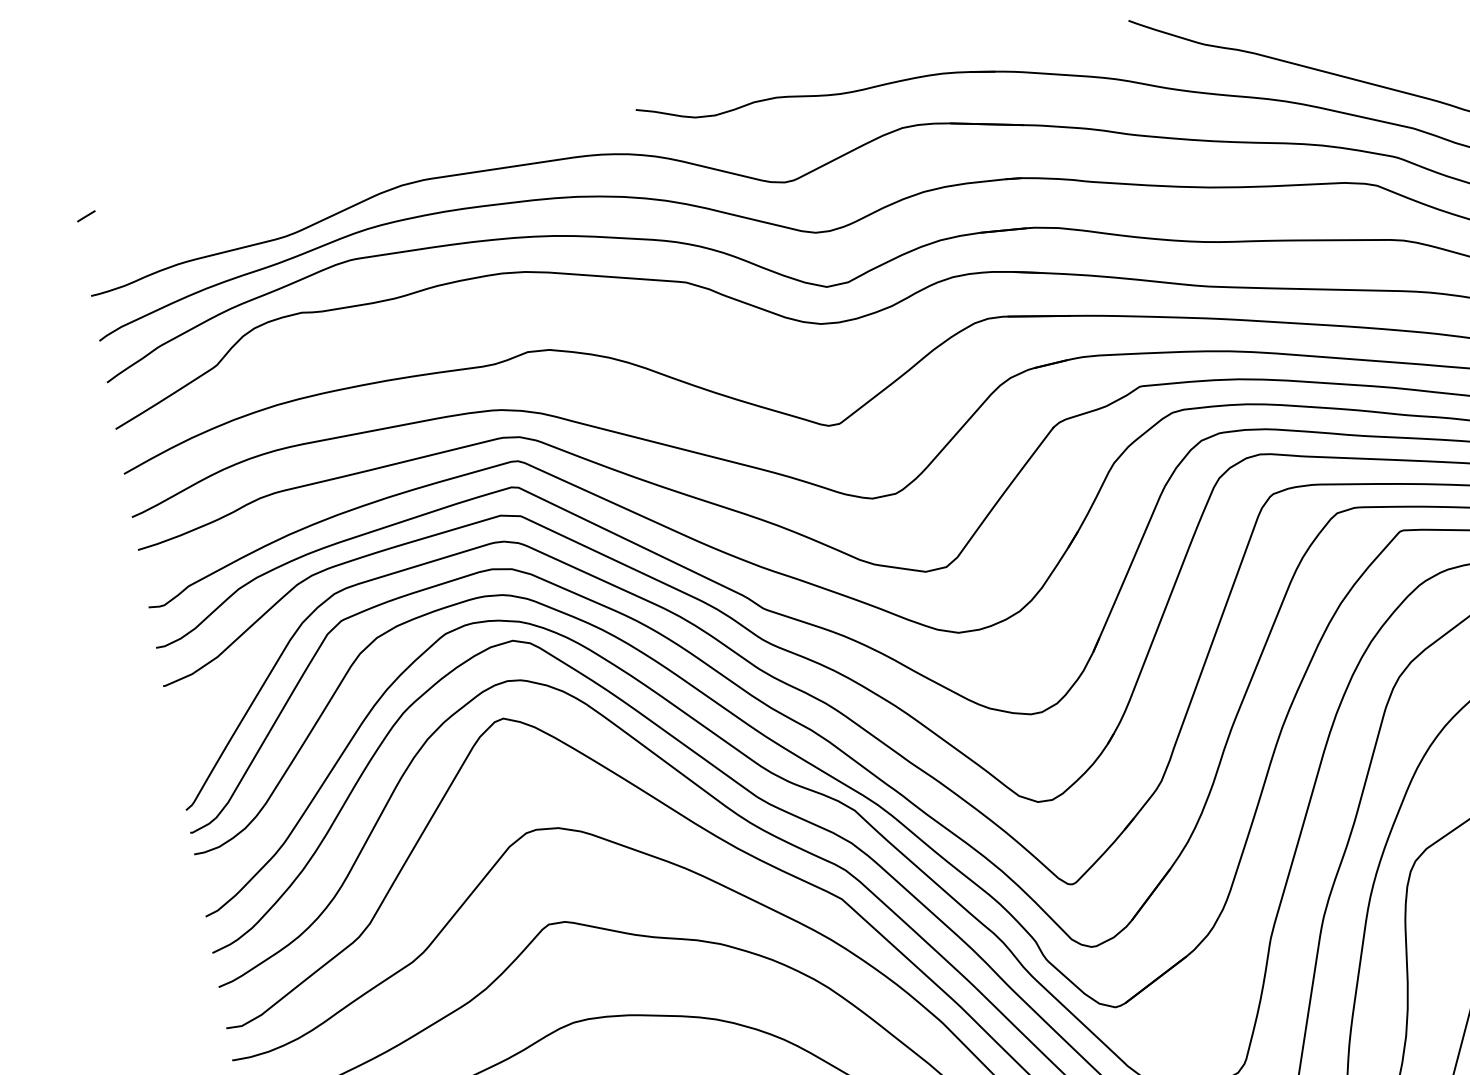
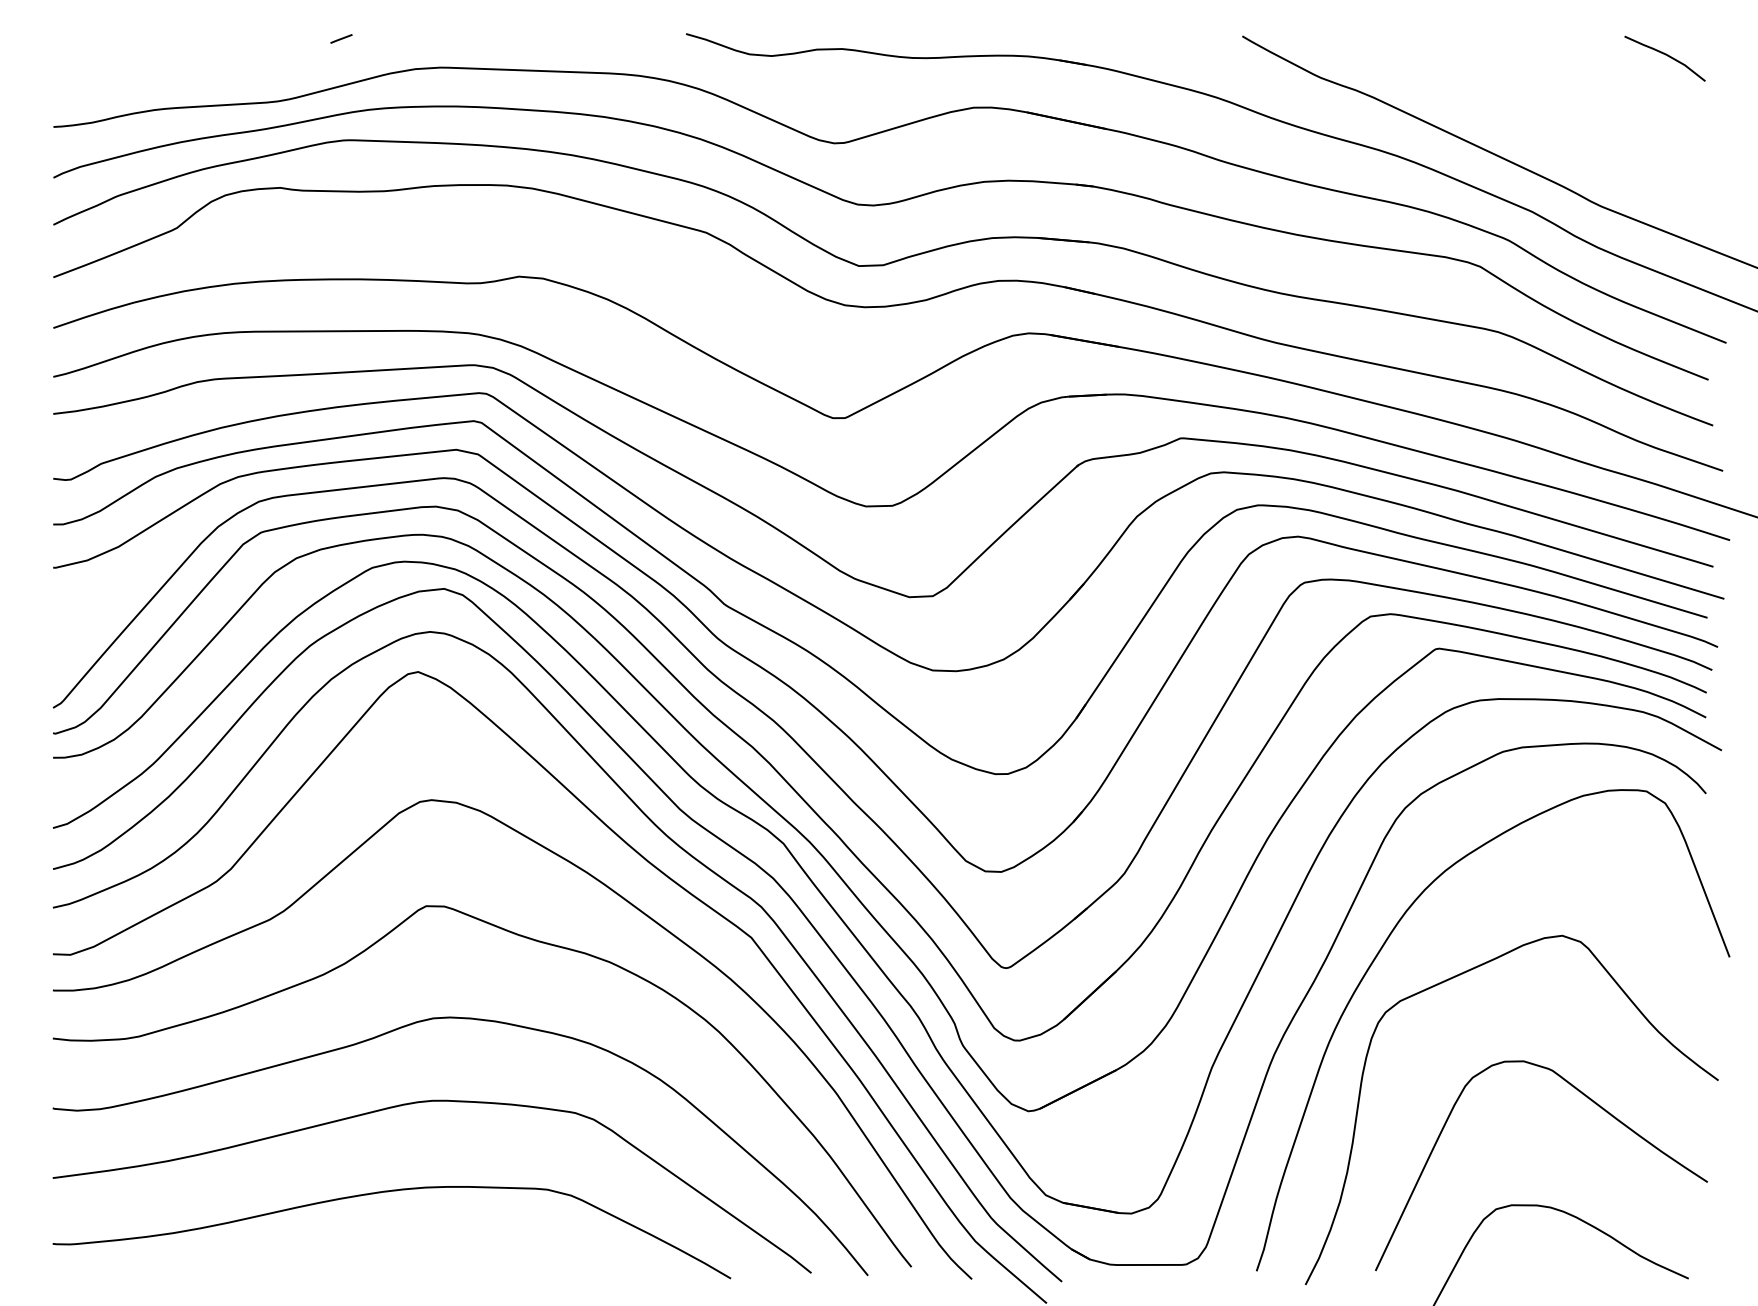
line: (86, 215) -> (341, 38), moved

